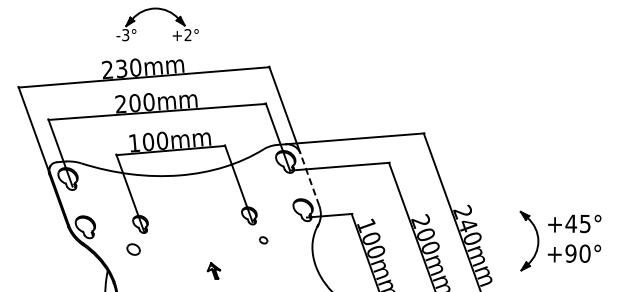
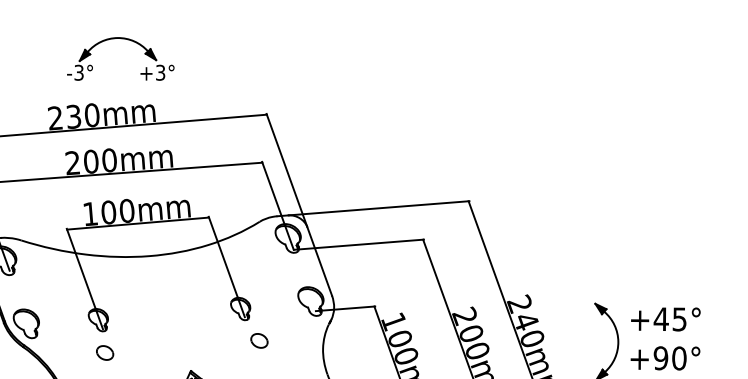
text: (187, 35) -> (159, 73), +2° -> +3°
line: (309, 179) -> (319, 261), dashed -> solid
part: (263, 240) -> (259, 341), size x1.67
part: (133, 249) -> (104, 352), moved

